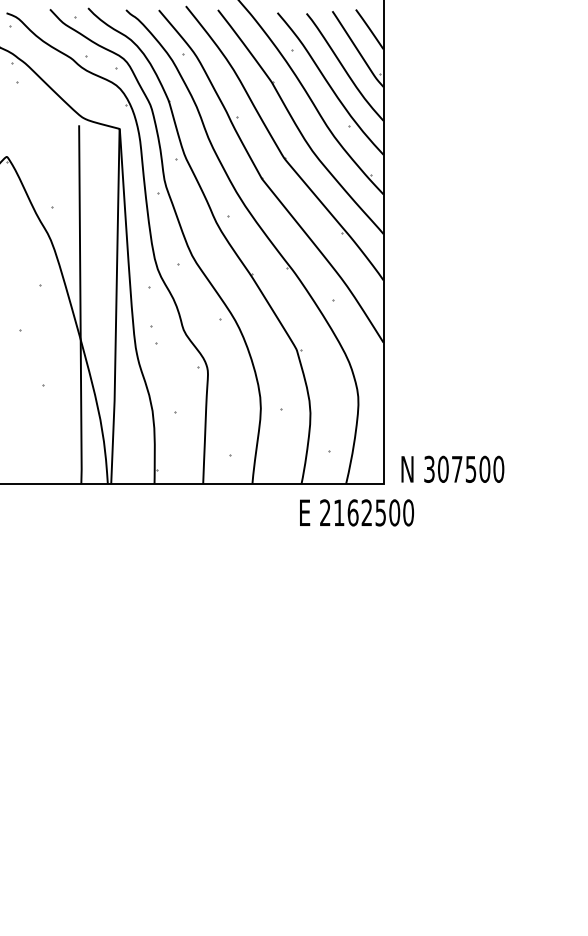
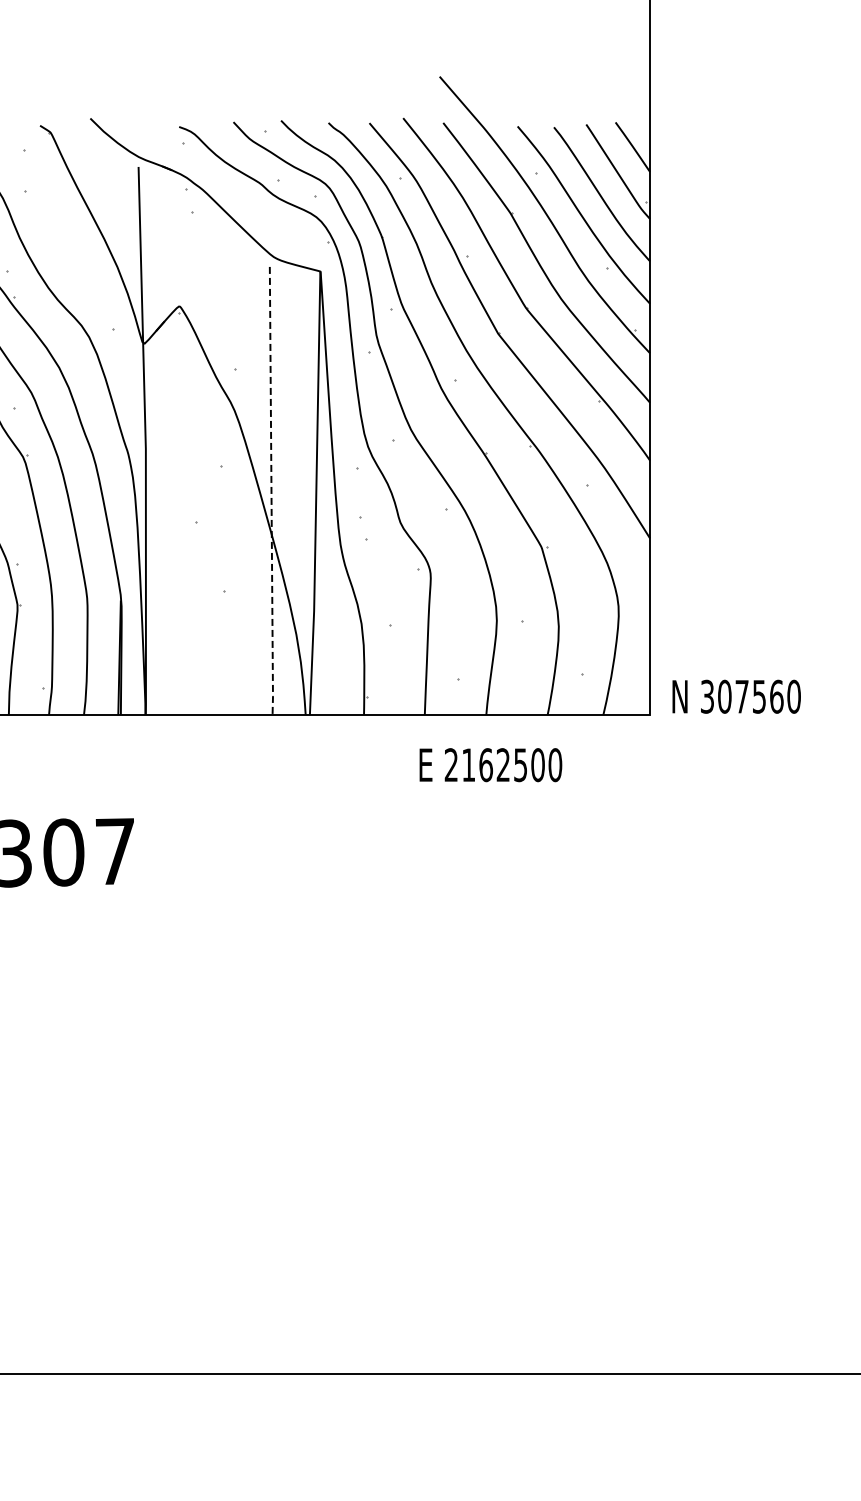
line: (80, 305) -> (271, 491), solid -> dashed
text: (484, 469) -> (776, 696), 307500 -> 307560
text: (356, 513) -> (490, 765), moved

